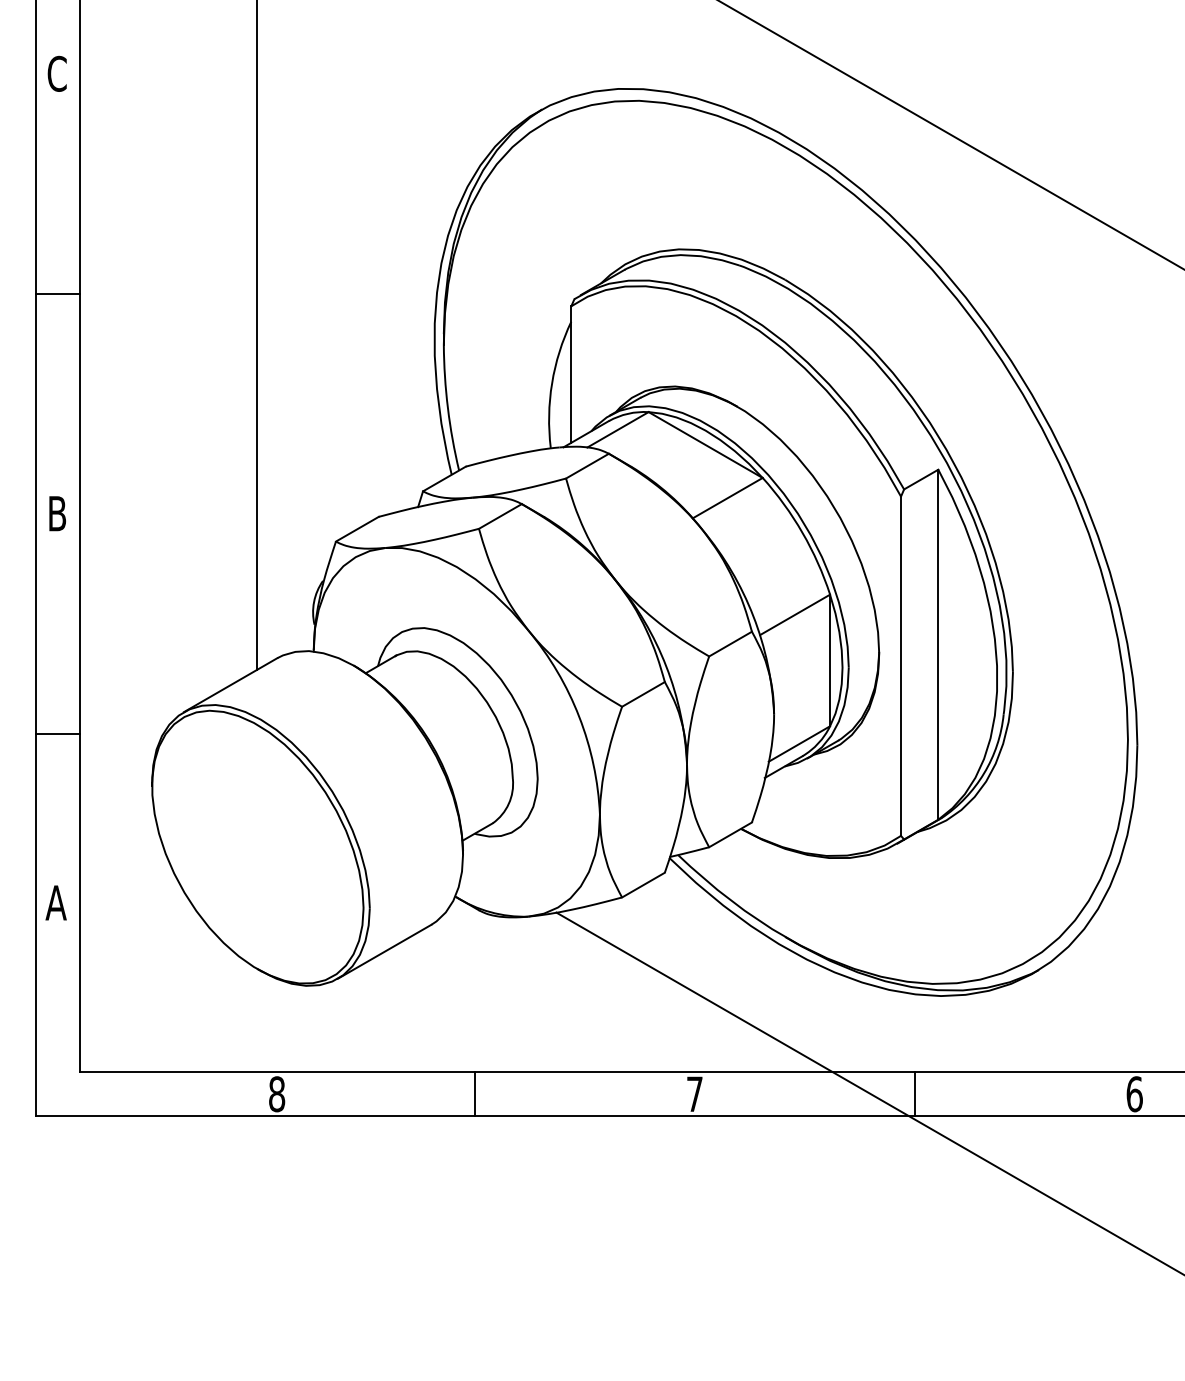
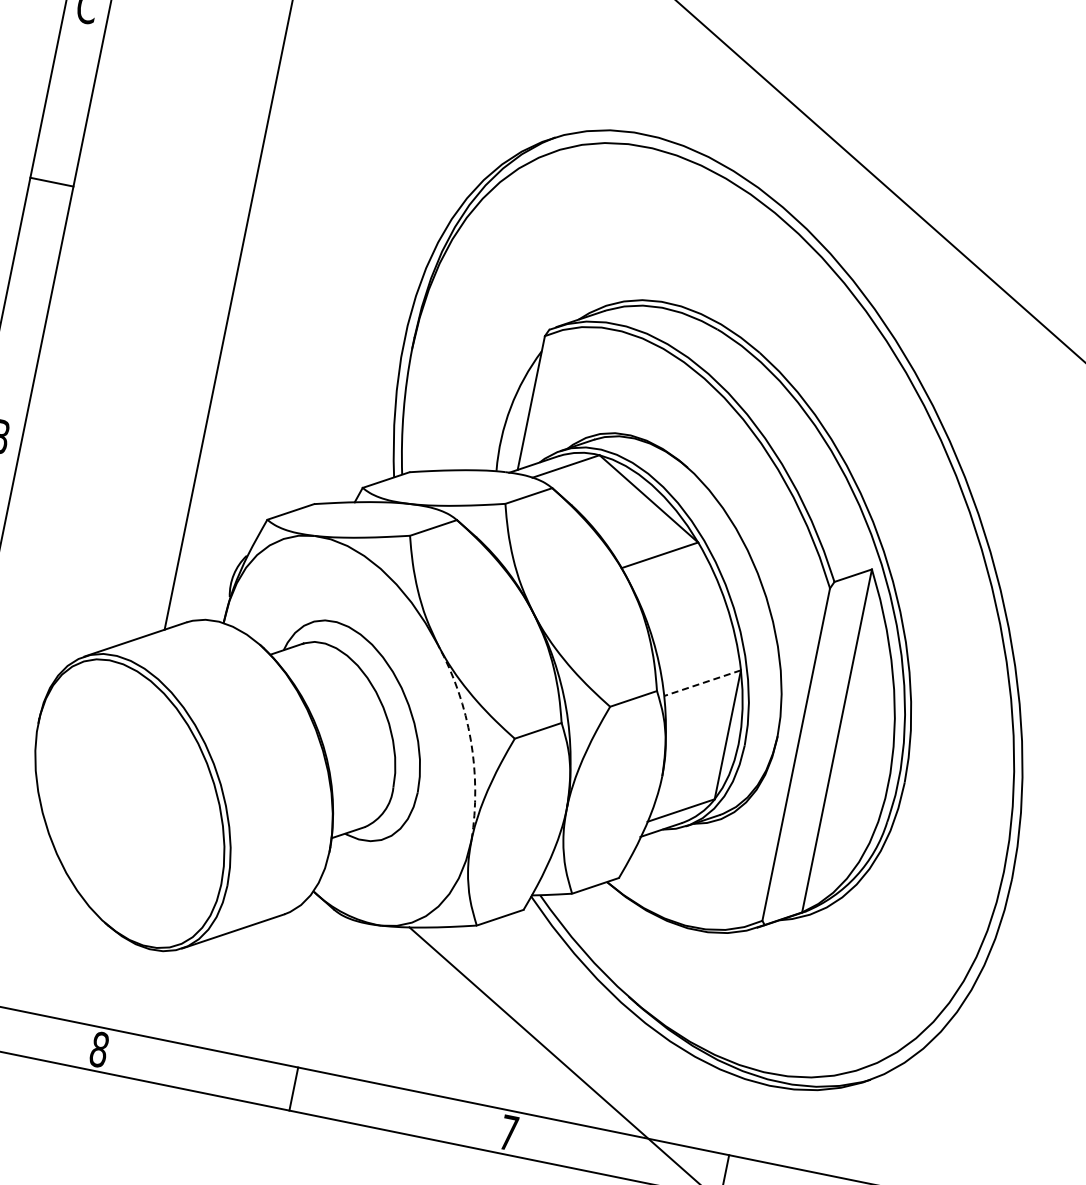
line: (57, 293) -> (51, 181), moved
line: (794, 615) -> (701, 683), solid -> dashed
arc: (579, 716) -> (471, 739), solid -> dashed

